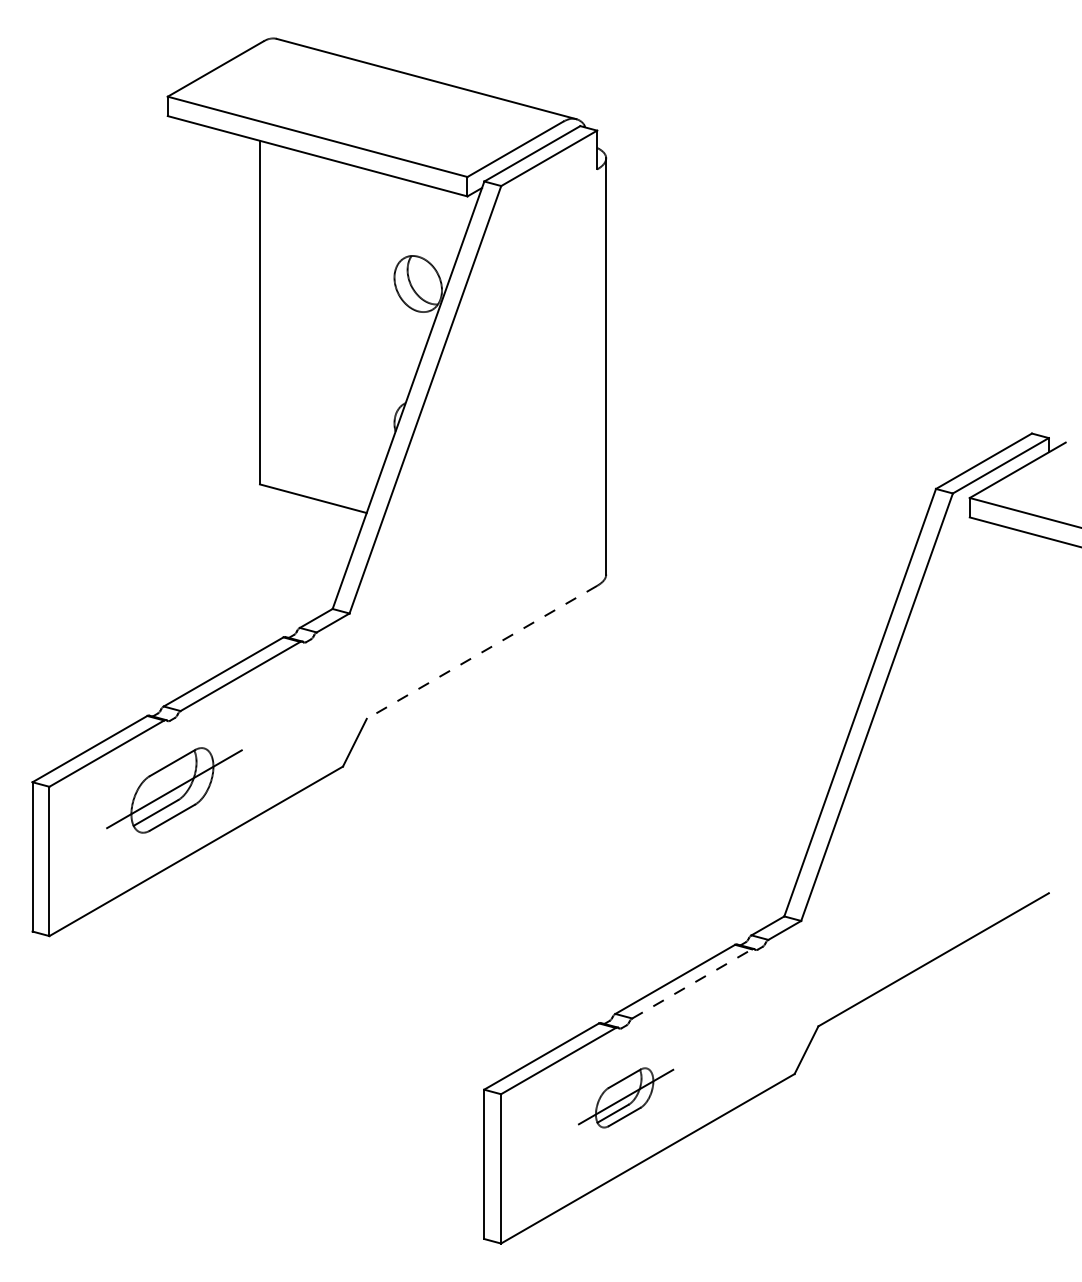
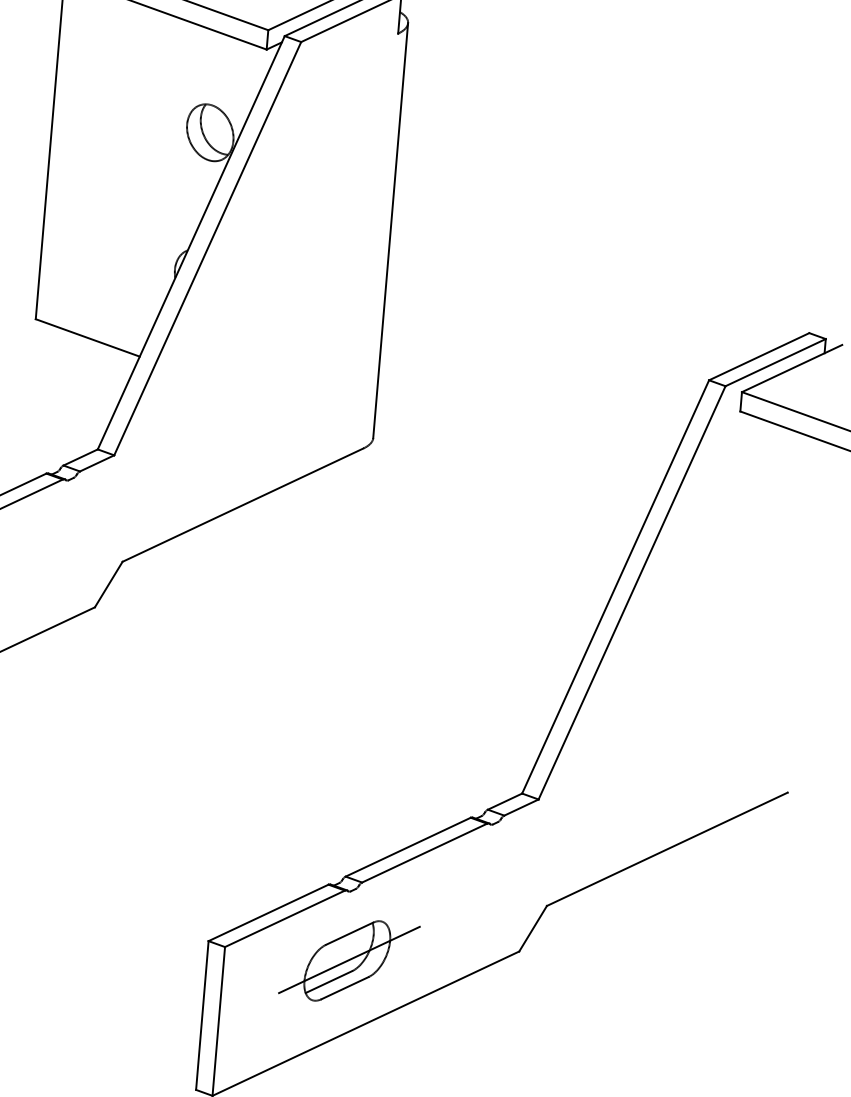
line: (481, 652) -> (242, 505), dashed -> solid
line: (692, 983) -> (425, 852), dashed -> solid
part: (625, 1097) -> (348, 960), size x1.43

